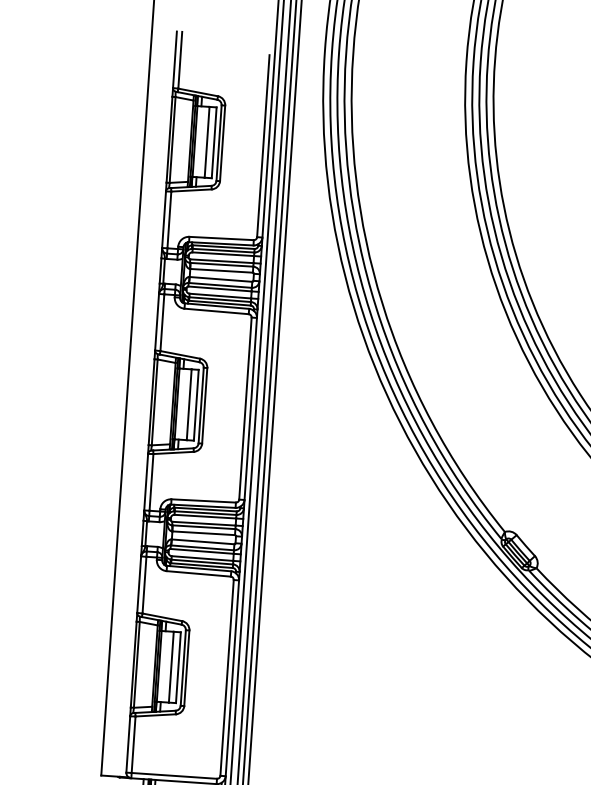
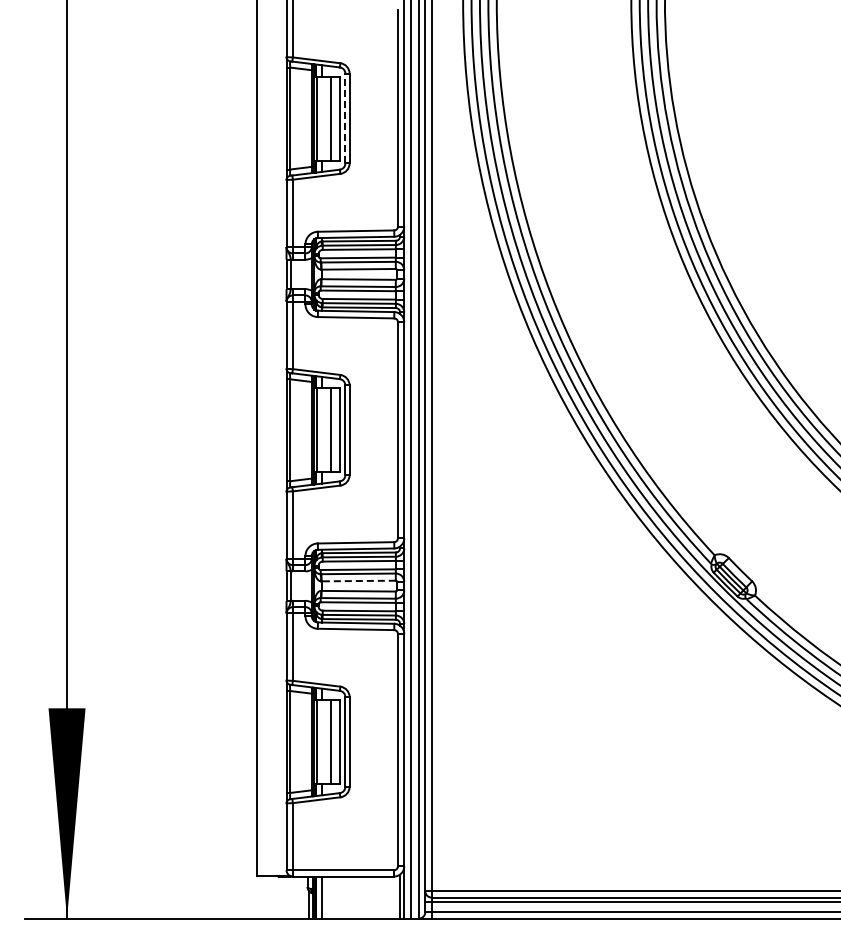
line: (219, 143) -> (345, 118), solid -> dashed
line: (203, 533) -> (358, 581), solid -> dashed

